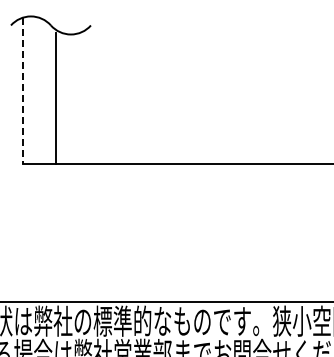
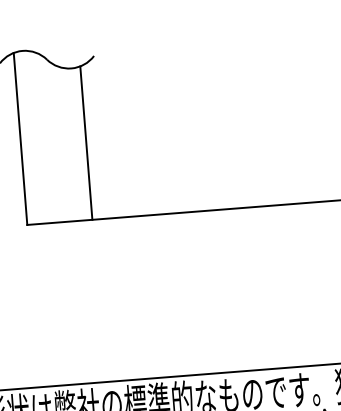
line: (23, 91) -> (20, 139), dashed -> solid
line: (55, 98) -> (86, 143), moved

